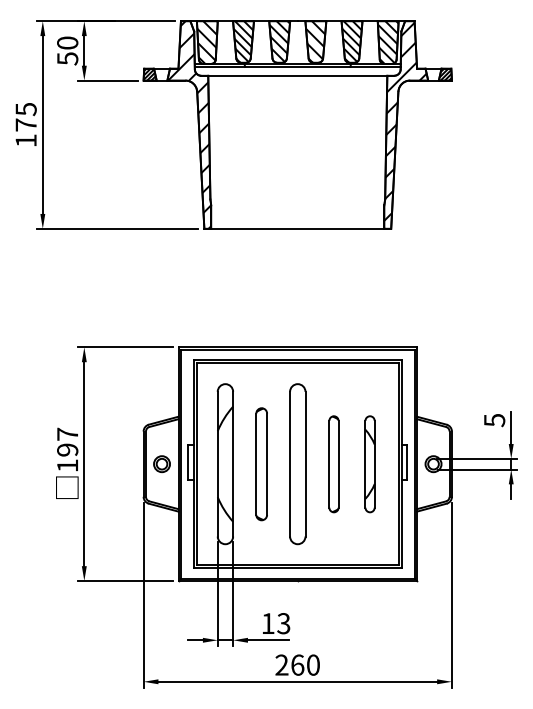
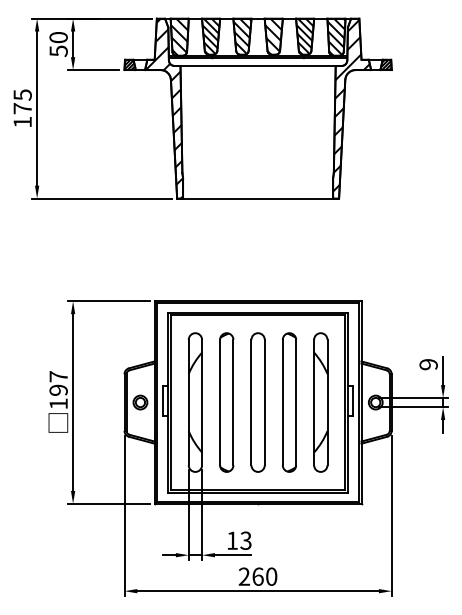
text: (494, 420) -> (428, 364), 5 -> 9
part: (261, 464) -> (226, 402), size x1.43
part: (333, 464) -> (289, 402), size x1.67
part: (369, 464) -> (320, 402), size x1.67

